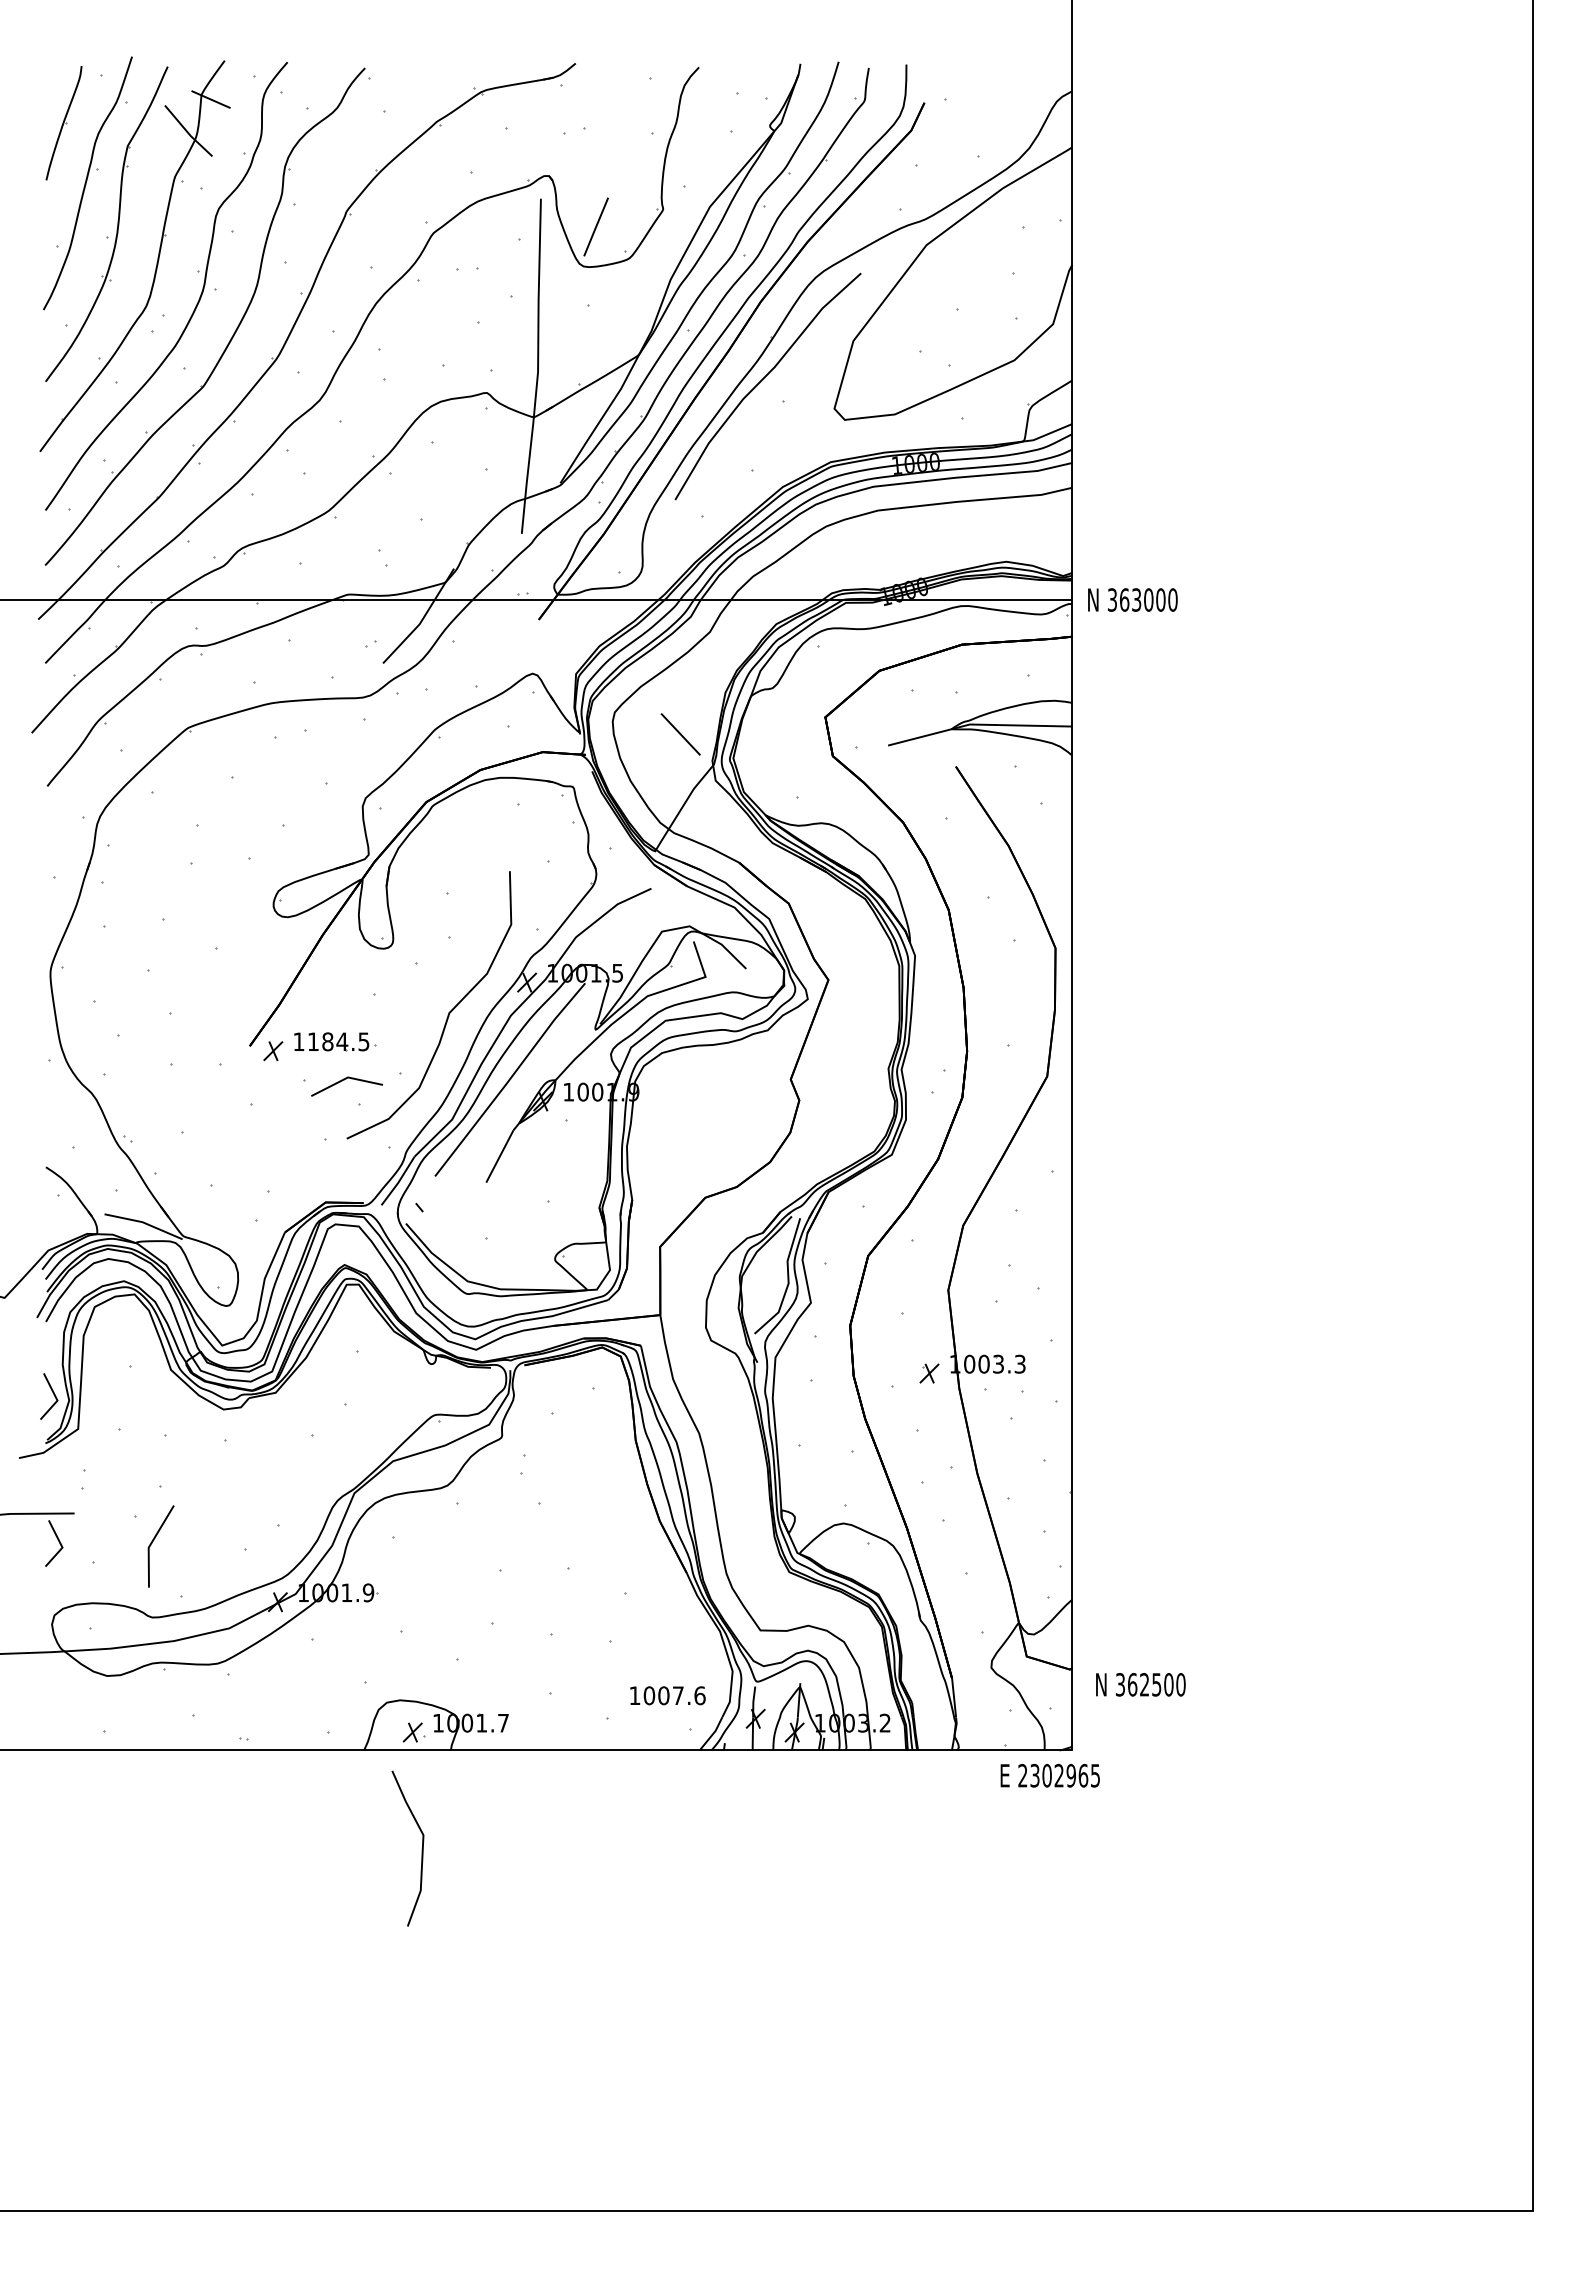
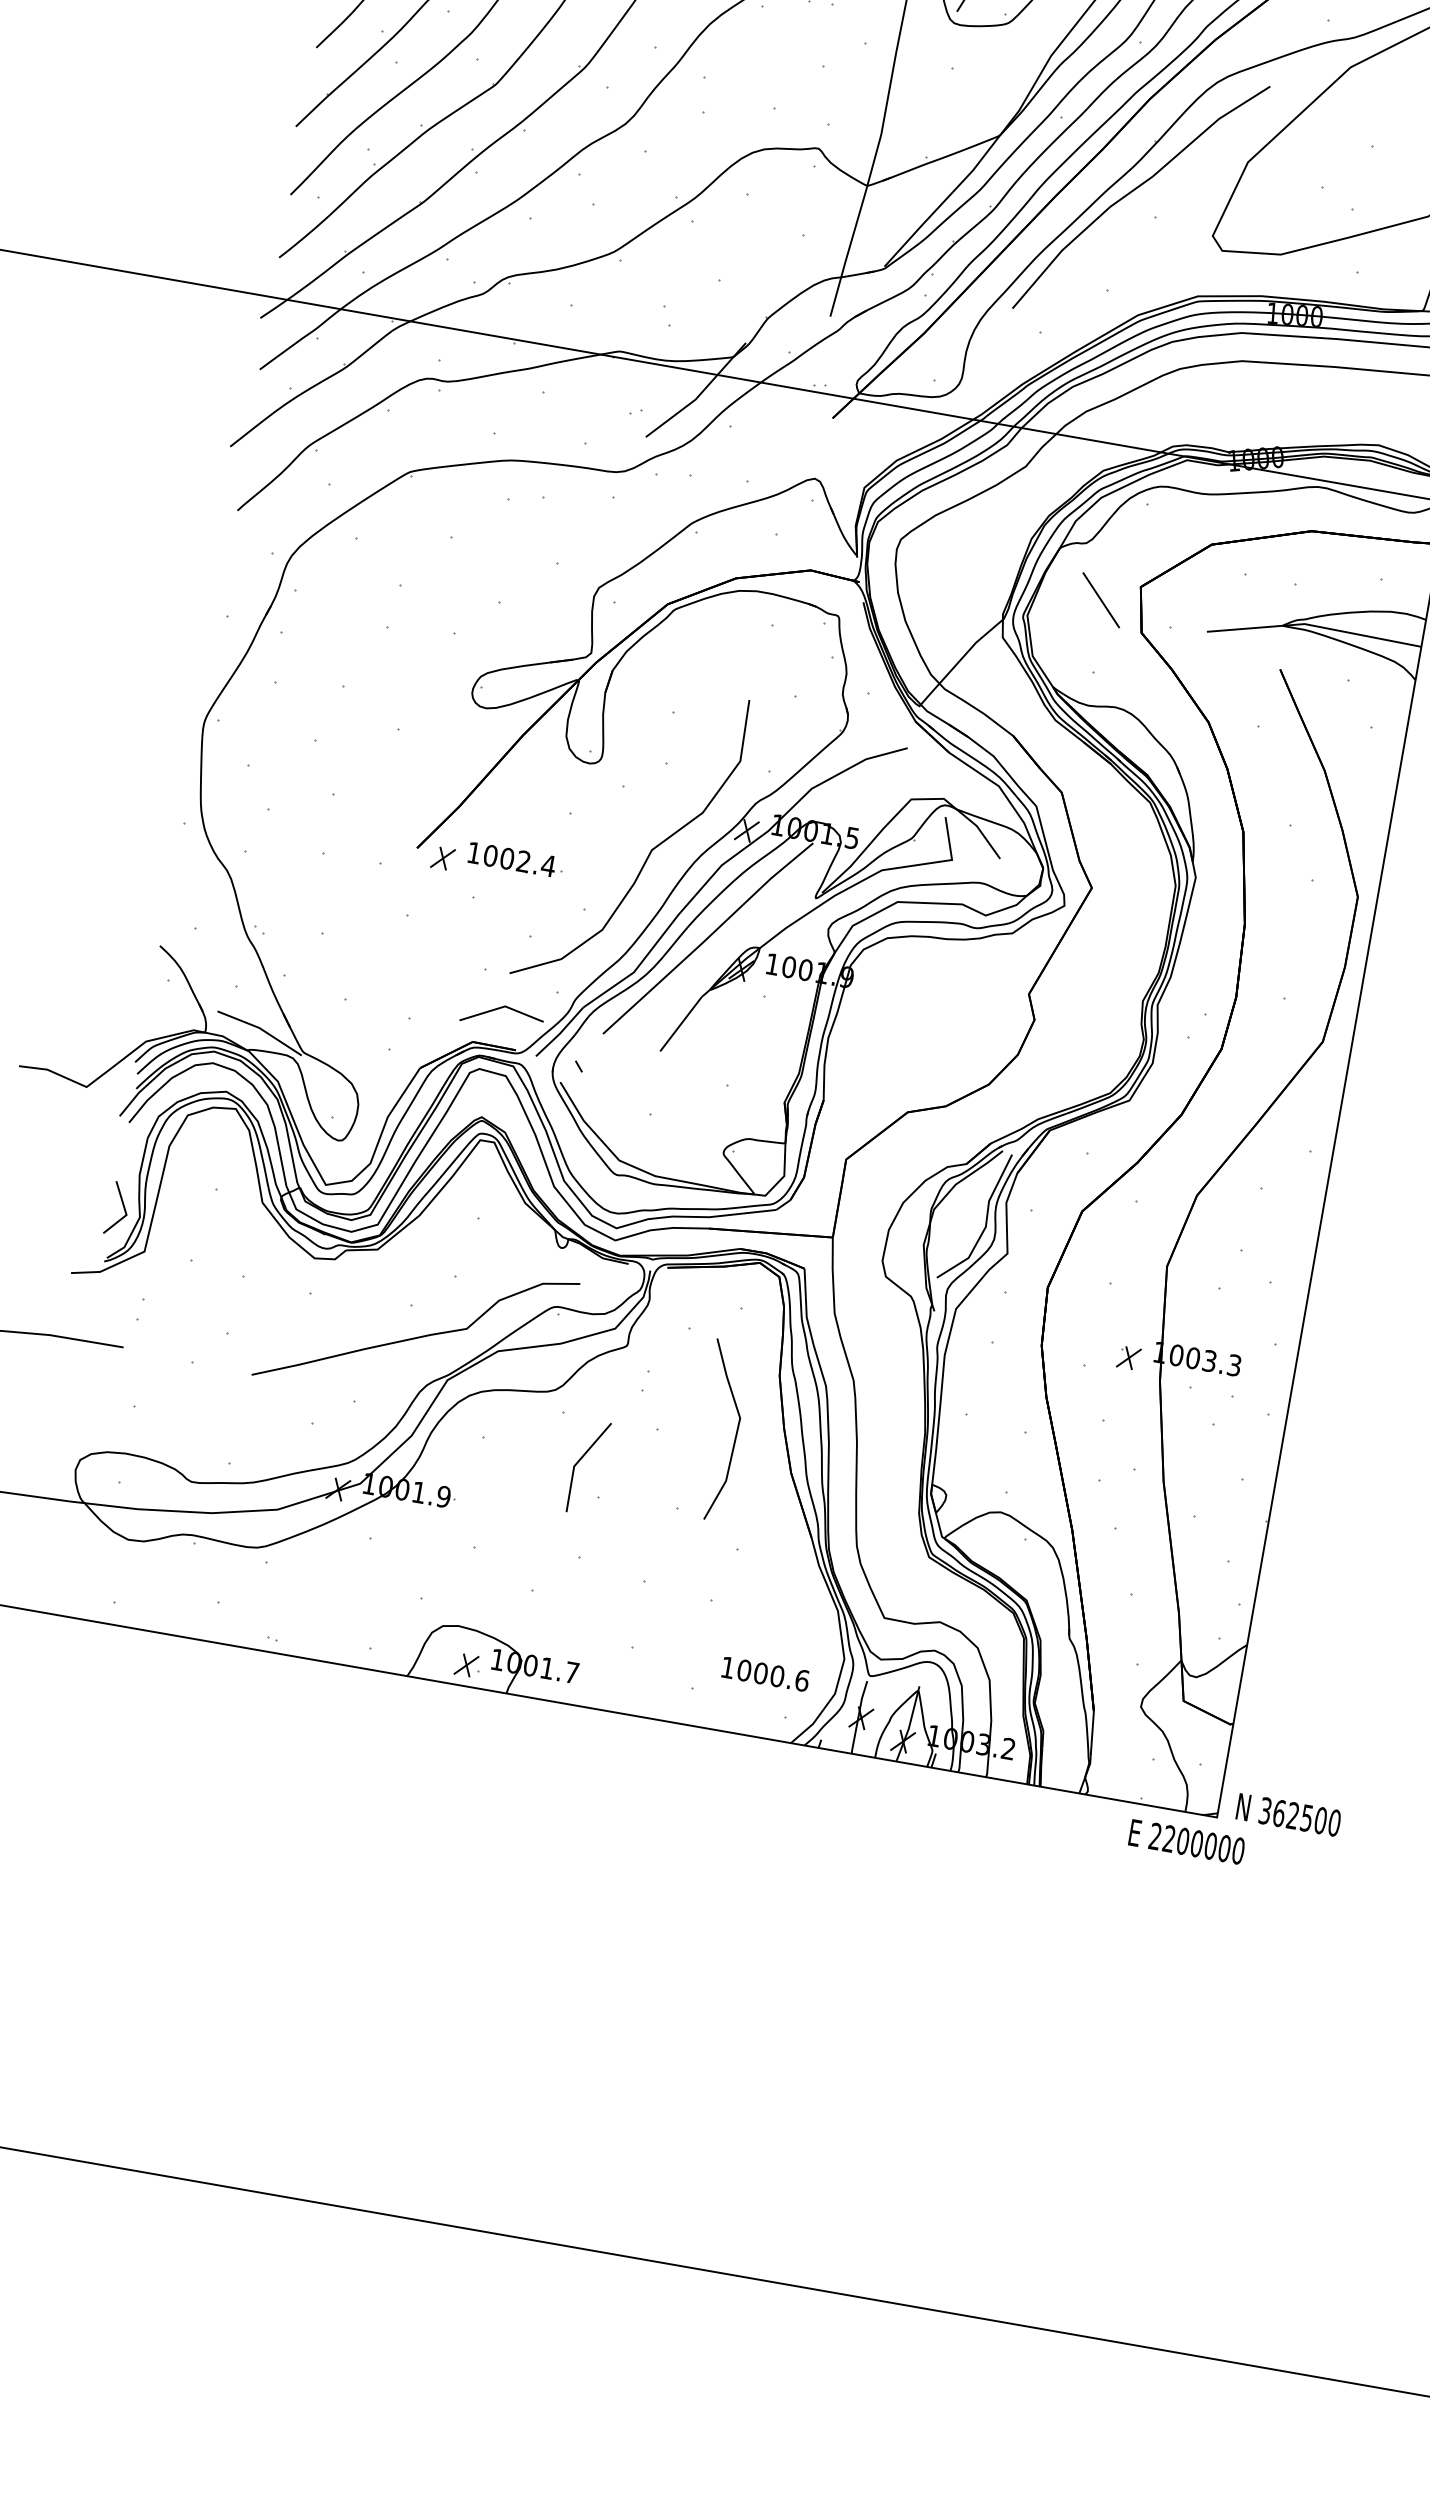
line: (680, 734) -> (1100, 600), moved
text: (338, 1041) -> (519, 860), 1184.5 -> 1002.4
line: (344, 1080) -> (500, 1009), moved
curve: (322, 1460) -> (417, 1336), added
line: (154, 1540) -> (582, 1459), moved
line: (58, 1542) -> (99, 1377), removed
text: (1140, 1684) -> (1288, 1814), moved
text: (677, 1695) -> (776, 1675), 1007.6 -> 1000.6
text: (1065, 1775) -> (1204, 1844), 2302965 -> 2200000
line: (421, 1849) -> (735, 1434), moved

